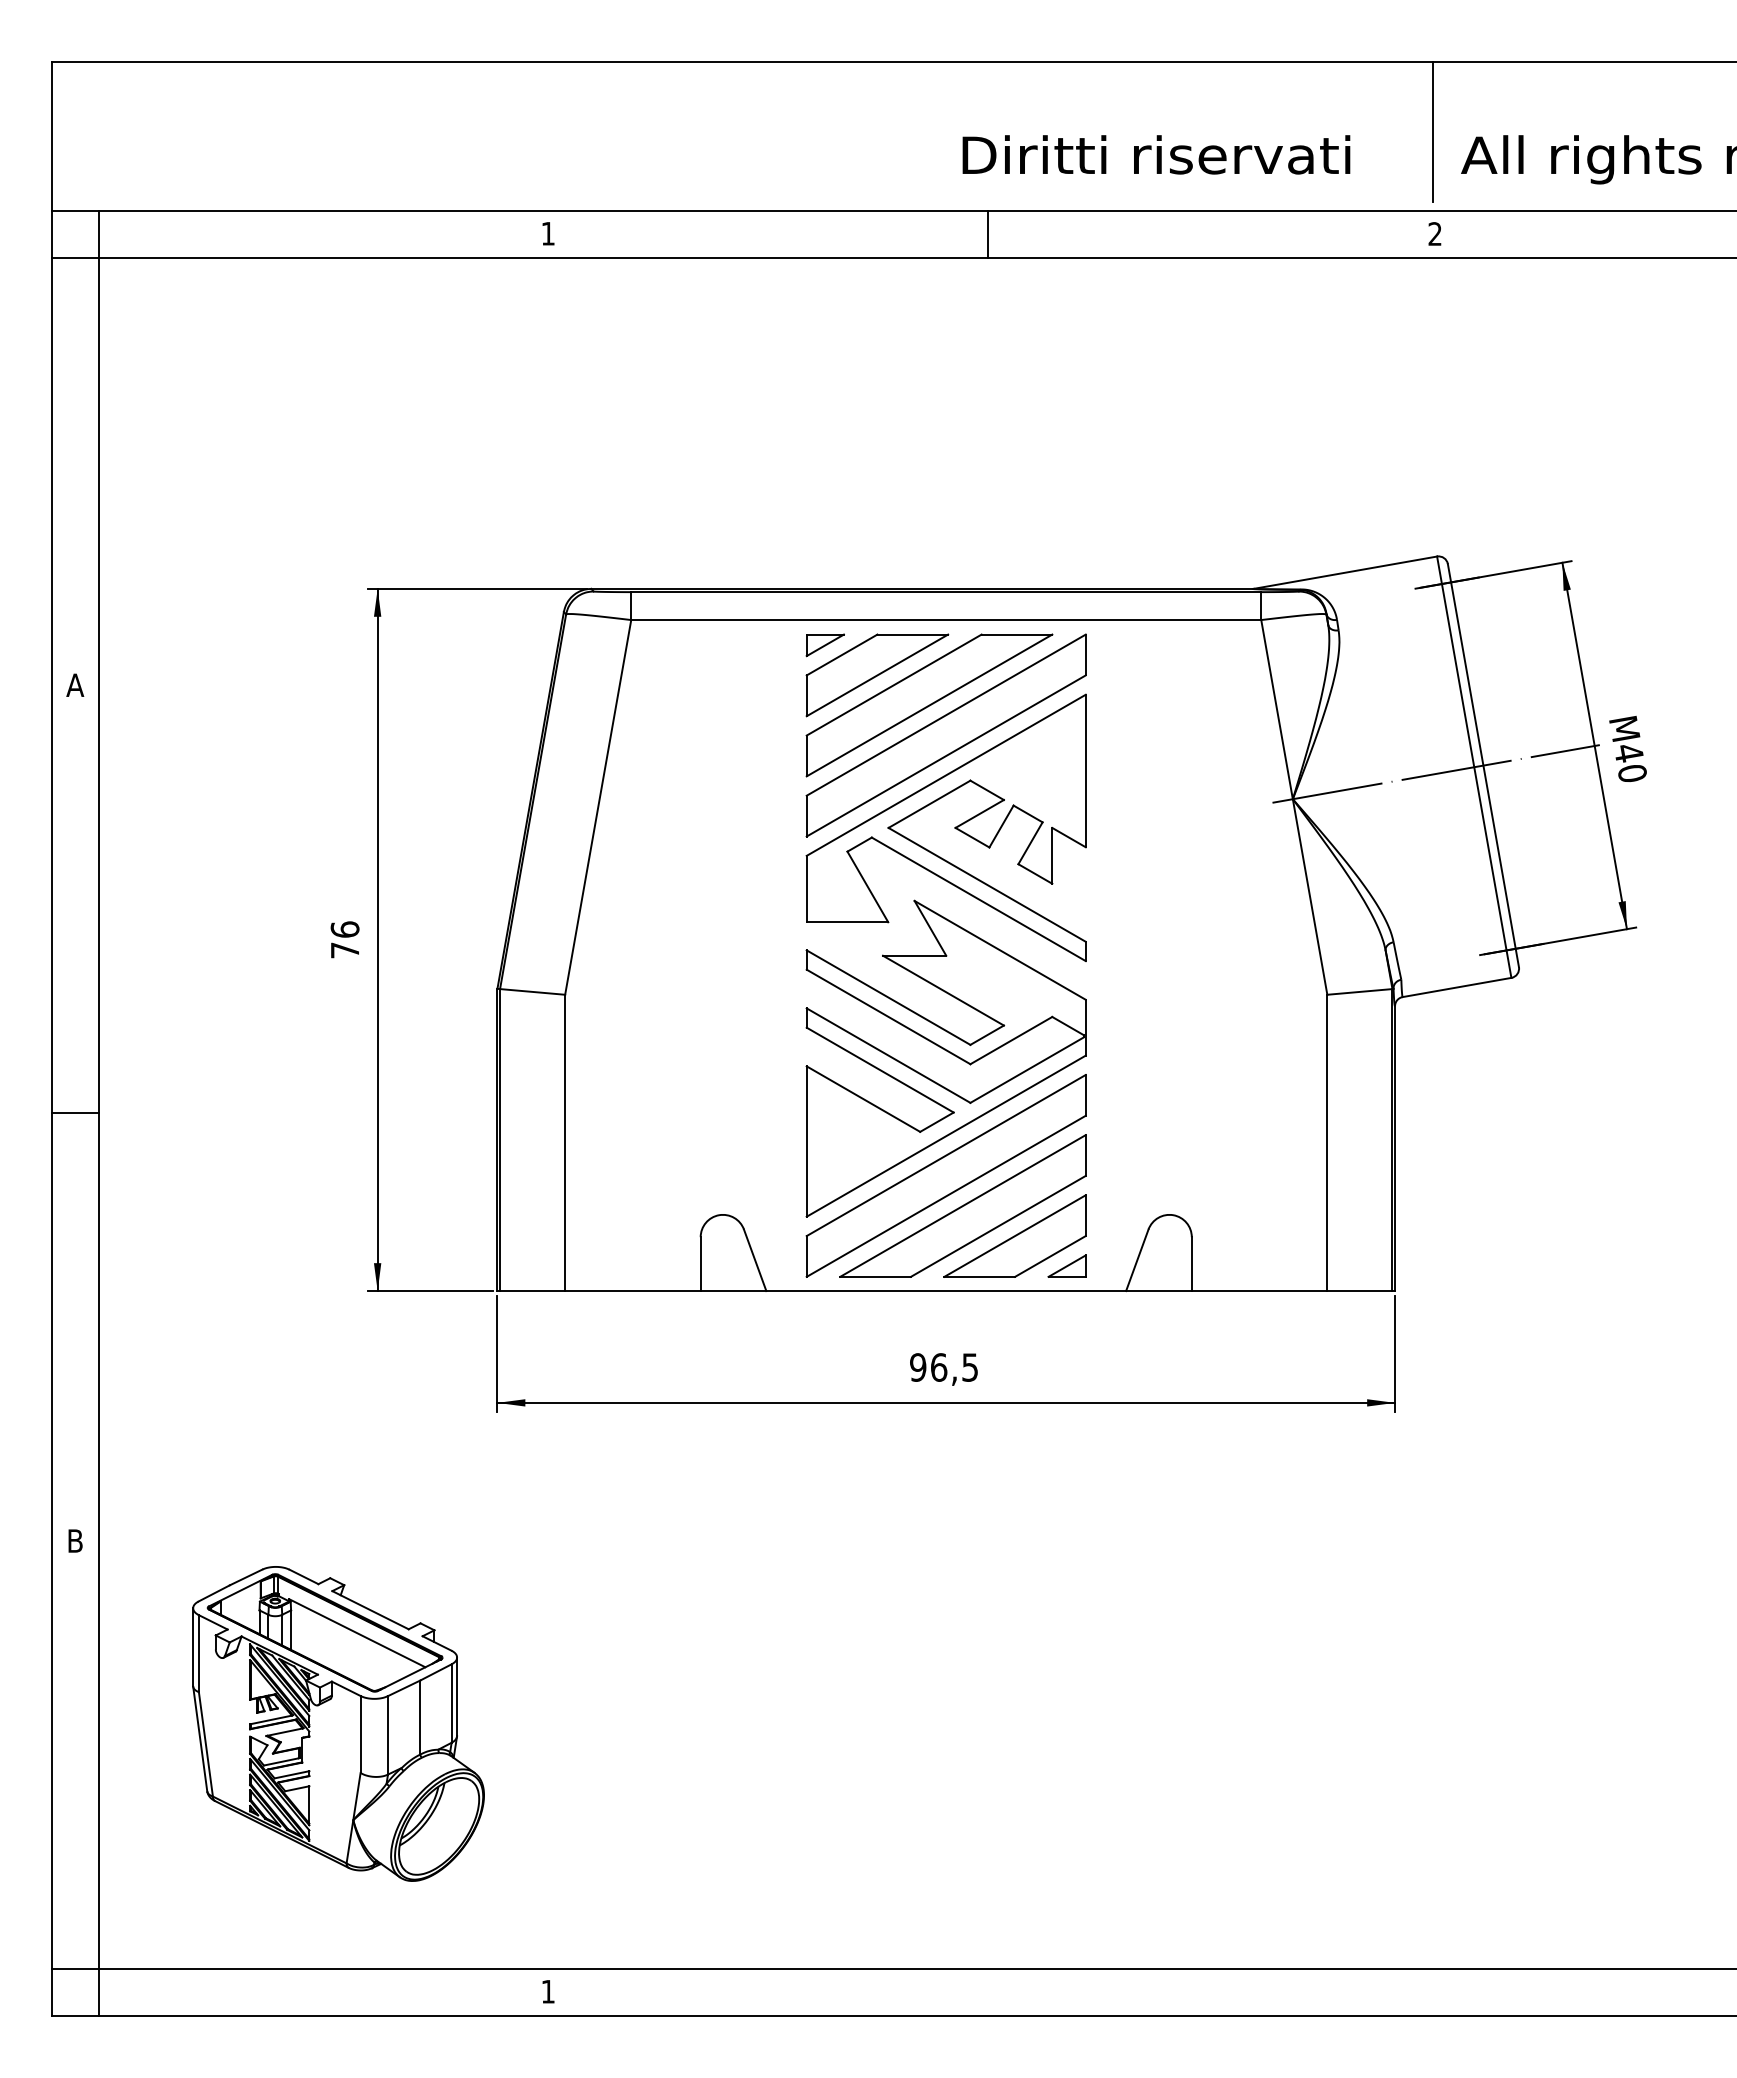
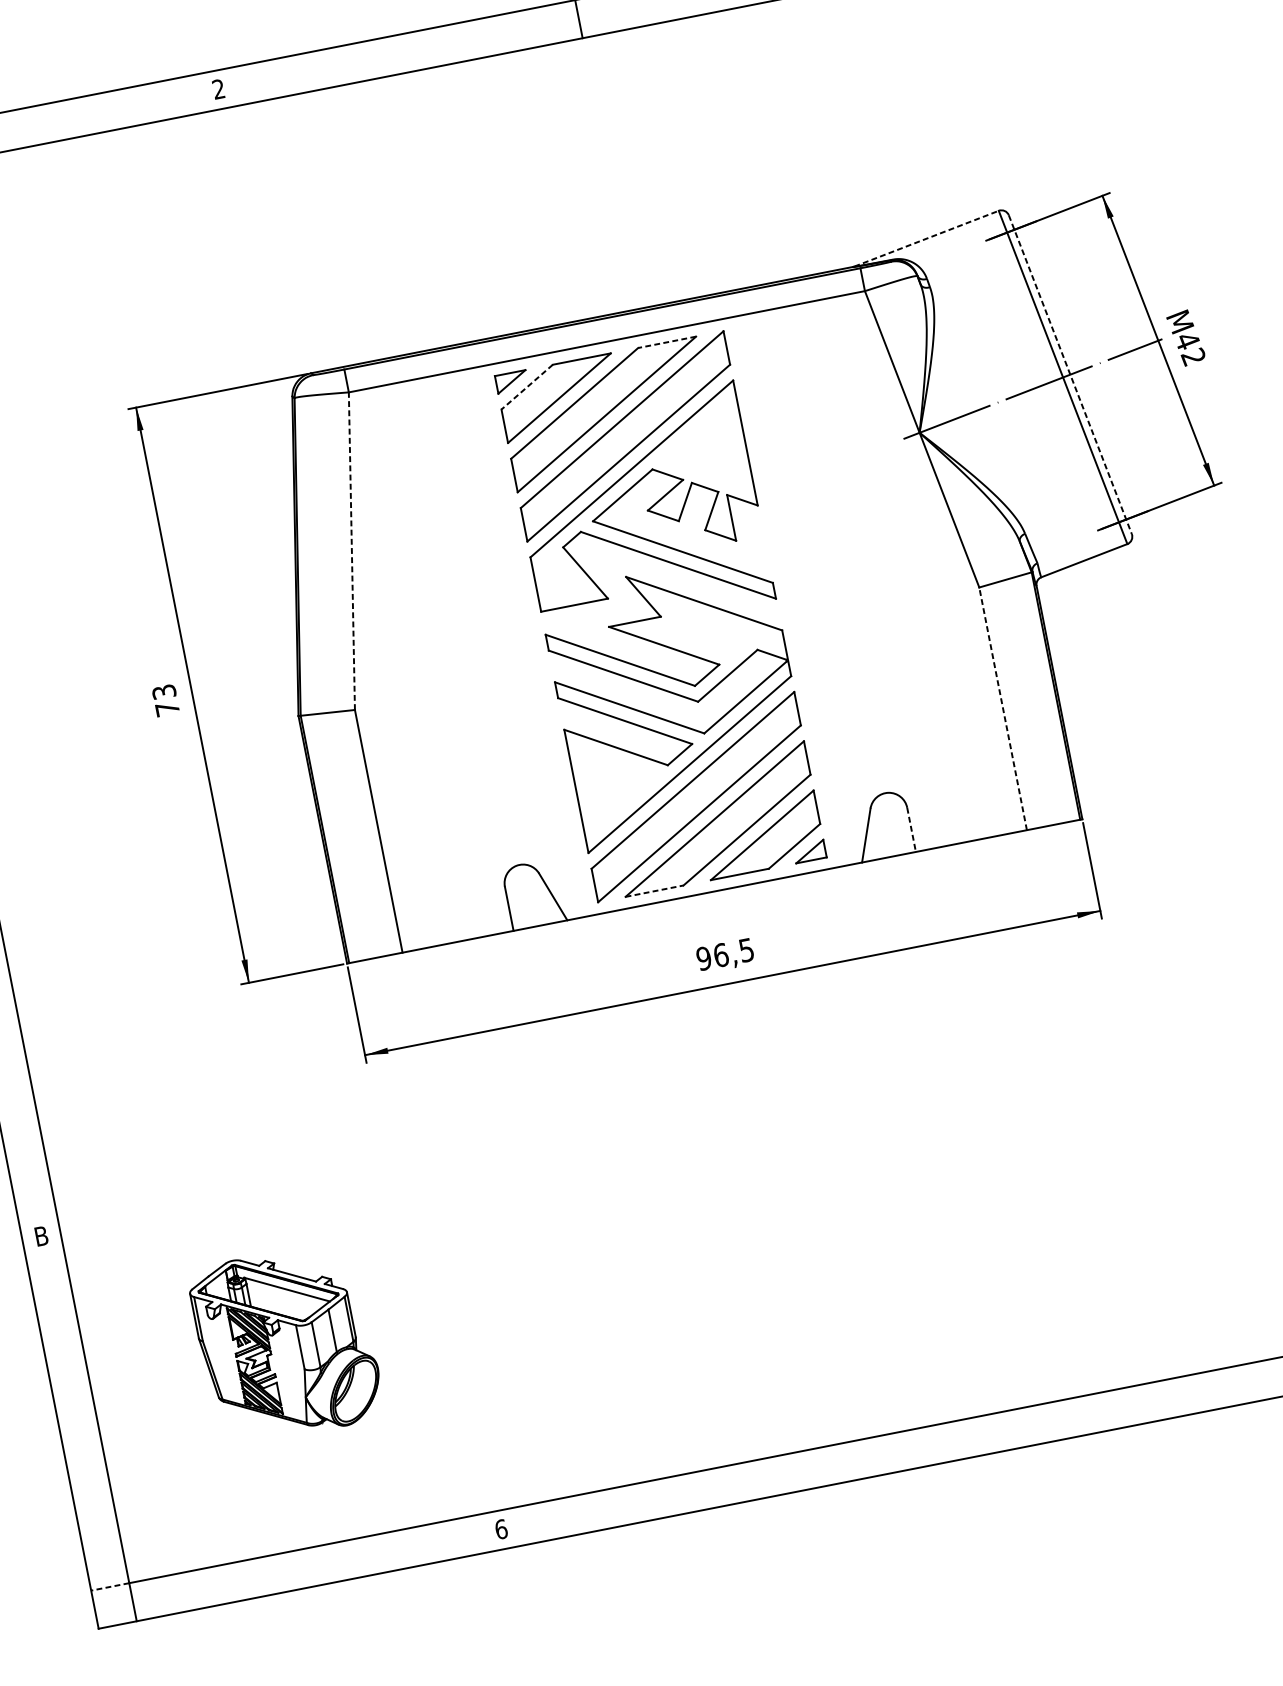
text: (547, 233) -> (218, 89), 1 -> 2
line: (1345, 572) -> (926, 238), solid -> dashed
line: (1016, 634) -> (666, 342), solid -> dashed
line: (842, 655) -> (527, 387), solid -> dashed
line: (1483, 765) -> (1070, 374), solid -> dashed
text: (1631, 772) -> (1192, 356), 40 -> 42
line: (598, 806) -> (351, 550), solid -> dashed
text: (344, 929) -> (163, 691), 76 -> 73
line: (1327, 1142) -> (1003, 708), solid -> dashed
line: (1191, 1264) -> (911, 830), solid -> dashed
line: (876, 1276) -> (655, 890), solid -> dashed
part: (338, 1723) -> (286, 1343), size x0.7
line: (74, 1969) -> (109, 1587), solid -> dashed
text: (548, 1991) -> (501, 1529), 1 -> 6

